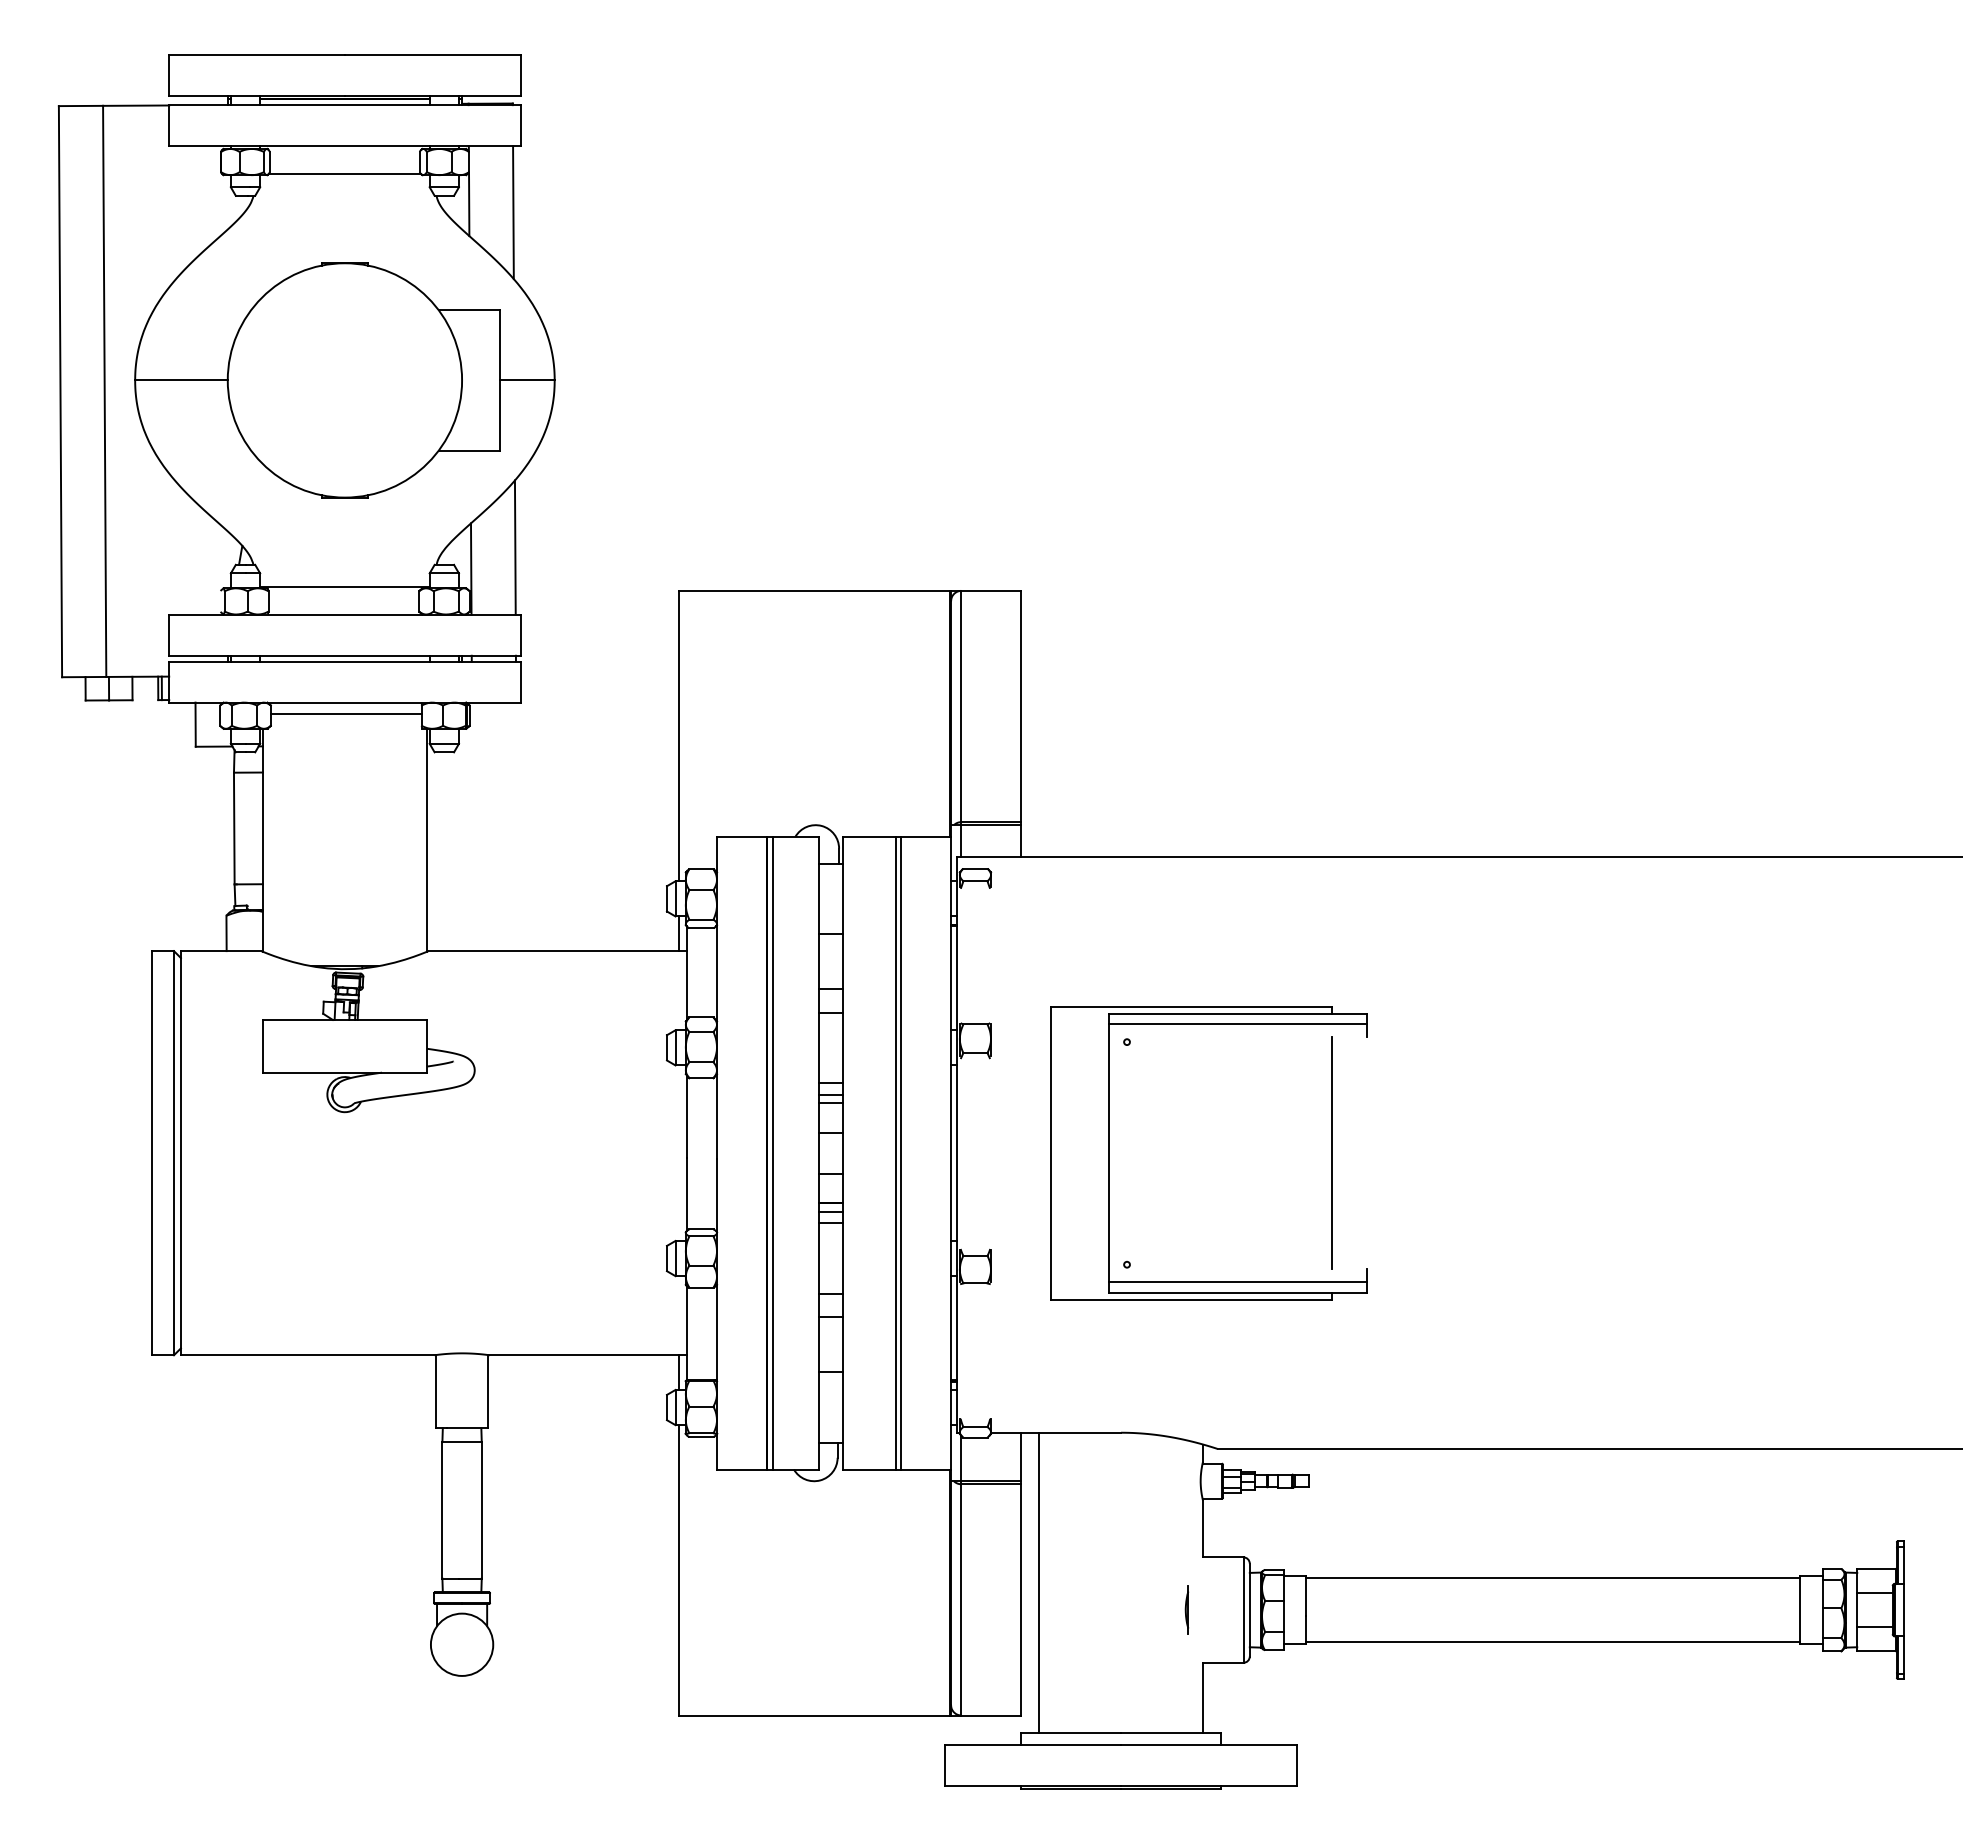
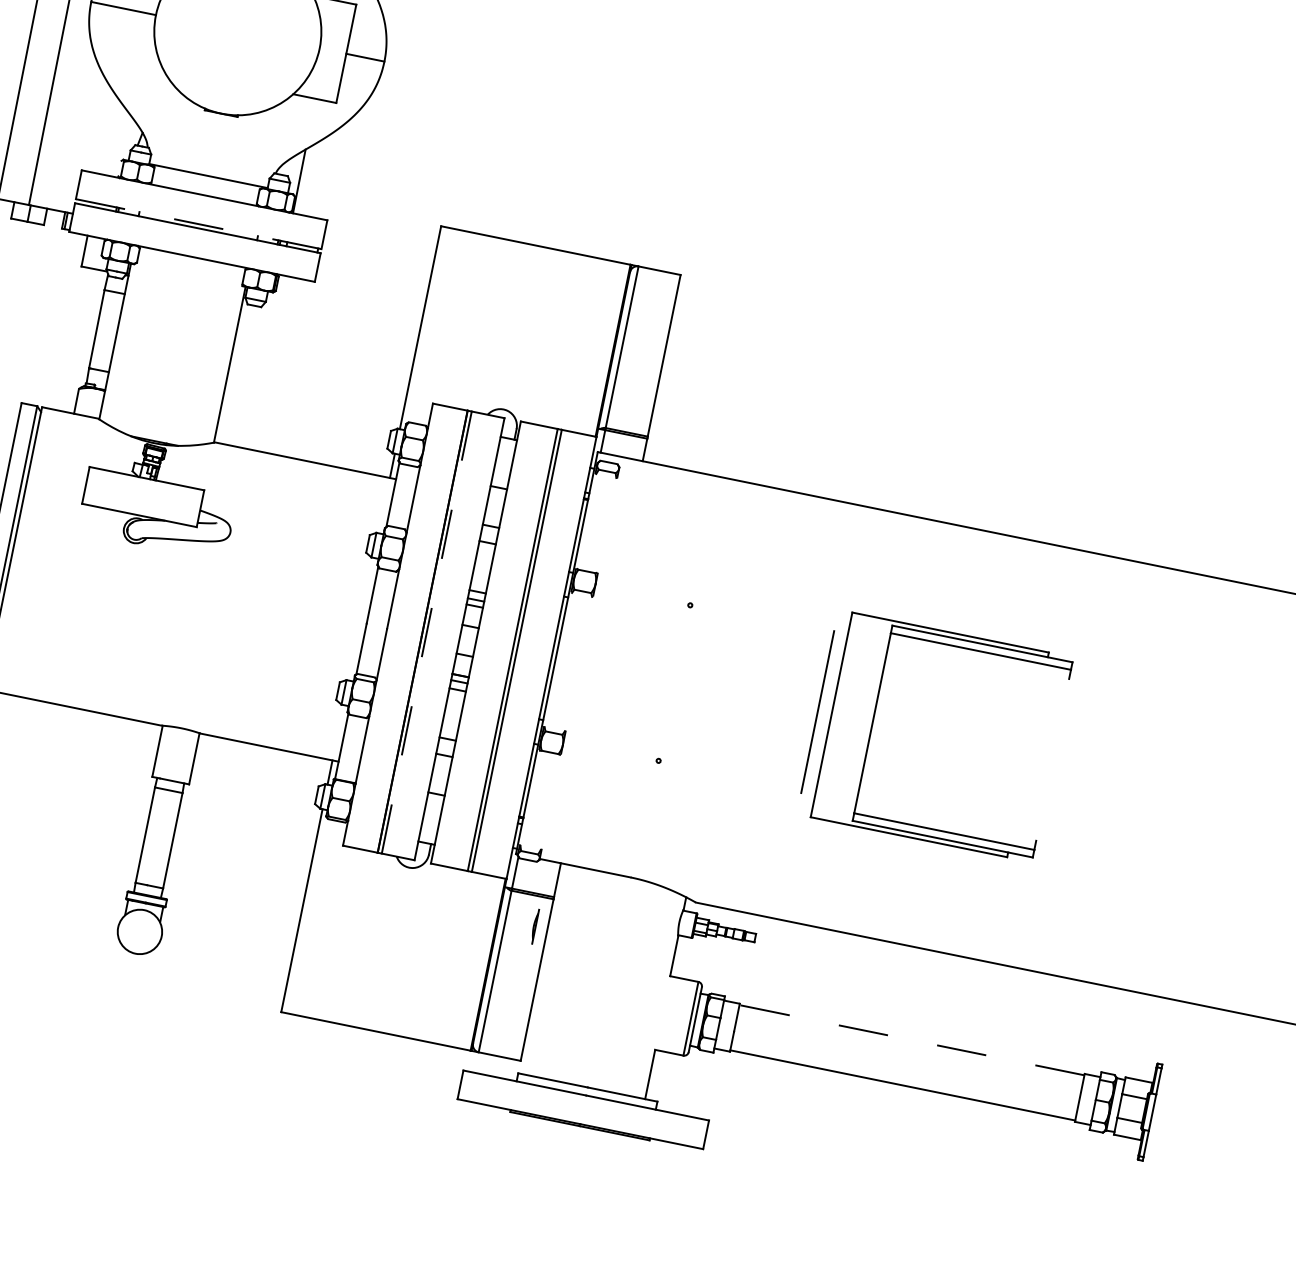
line: (514, 547) -> (332, 172), removed
line: (344, 655) -> (198, 223), solid -> dashed
line: (345, 714) -> (190, 265), removed
line: (772, 1153) -> (426, 632), solid -> dashed
part: (1109, 1153) -> (872, 723), moved
line: (1553, 1577) -> (912, 1040), solid -> dashed
line: (1039, 1582) -> (552, 970), removed
part: (1186, 1609) -> (534, 926), moved

